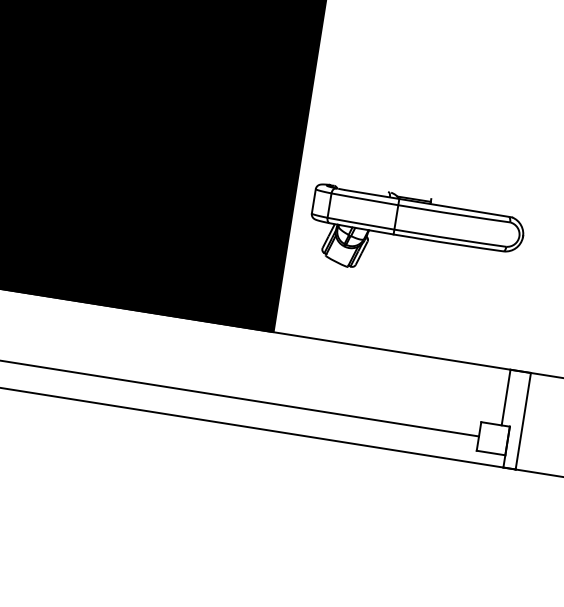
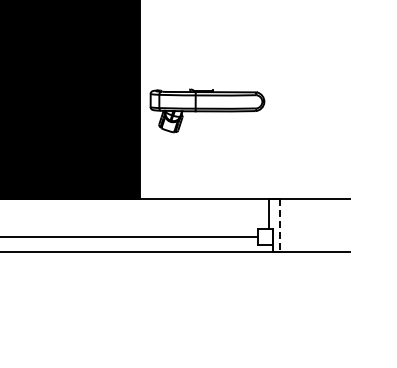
part: (415, 236) -> (207, 110), moved
line: (522, 421) -> (279, 225), solid -> dashed

